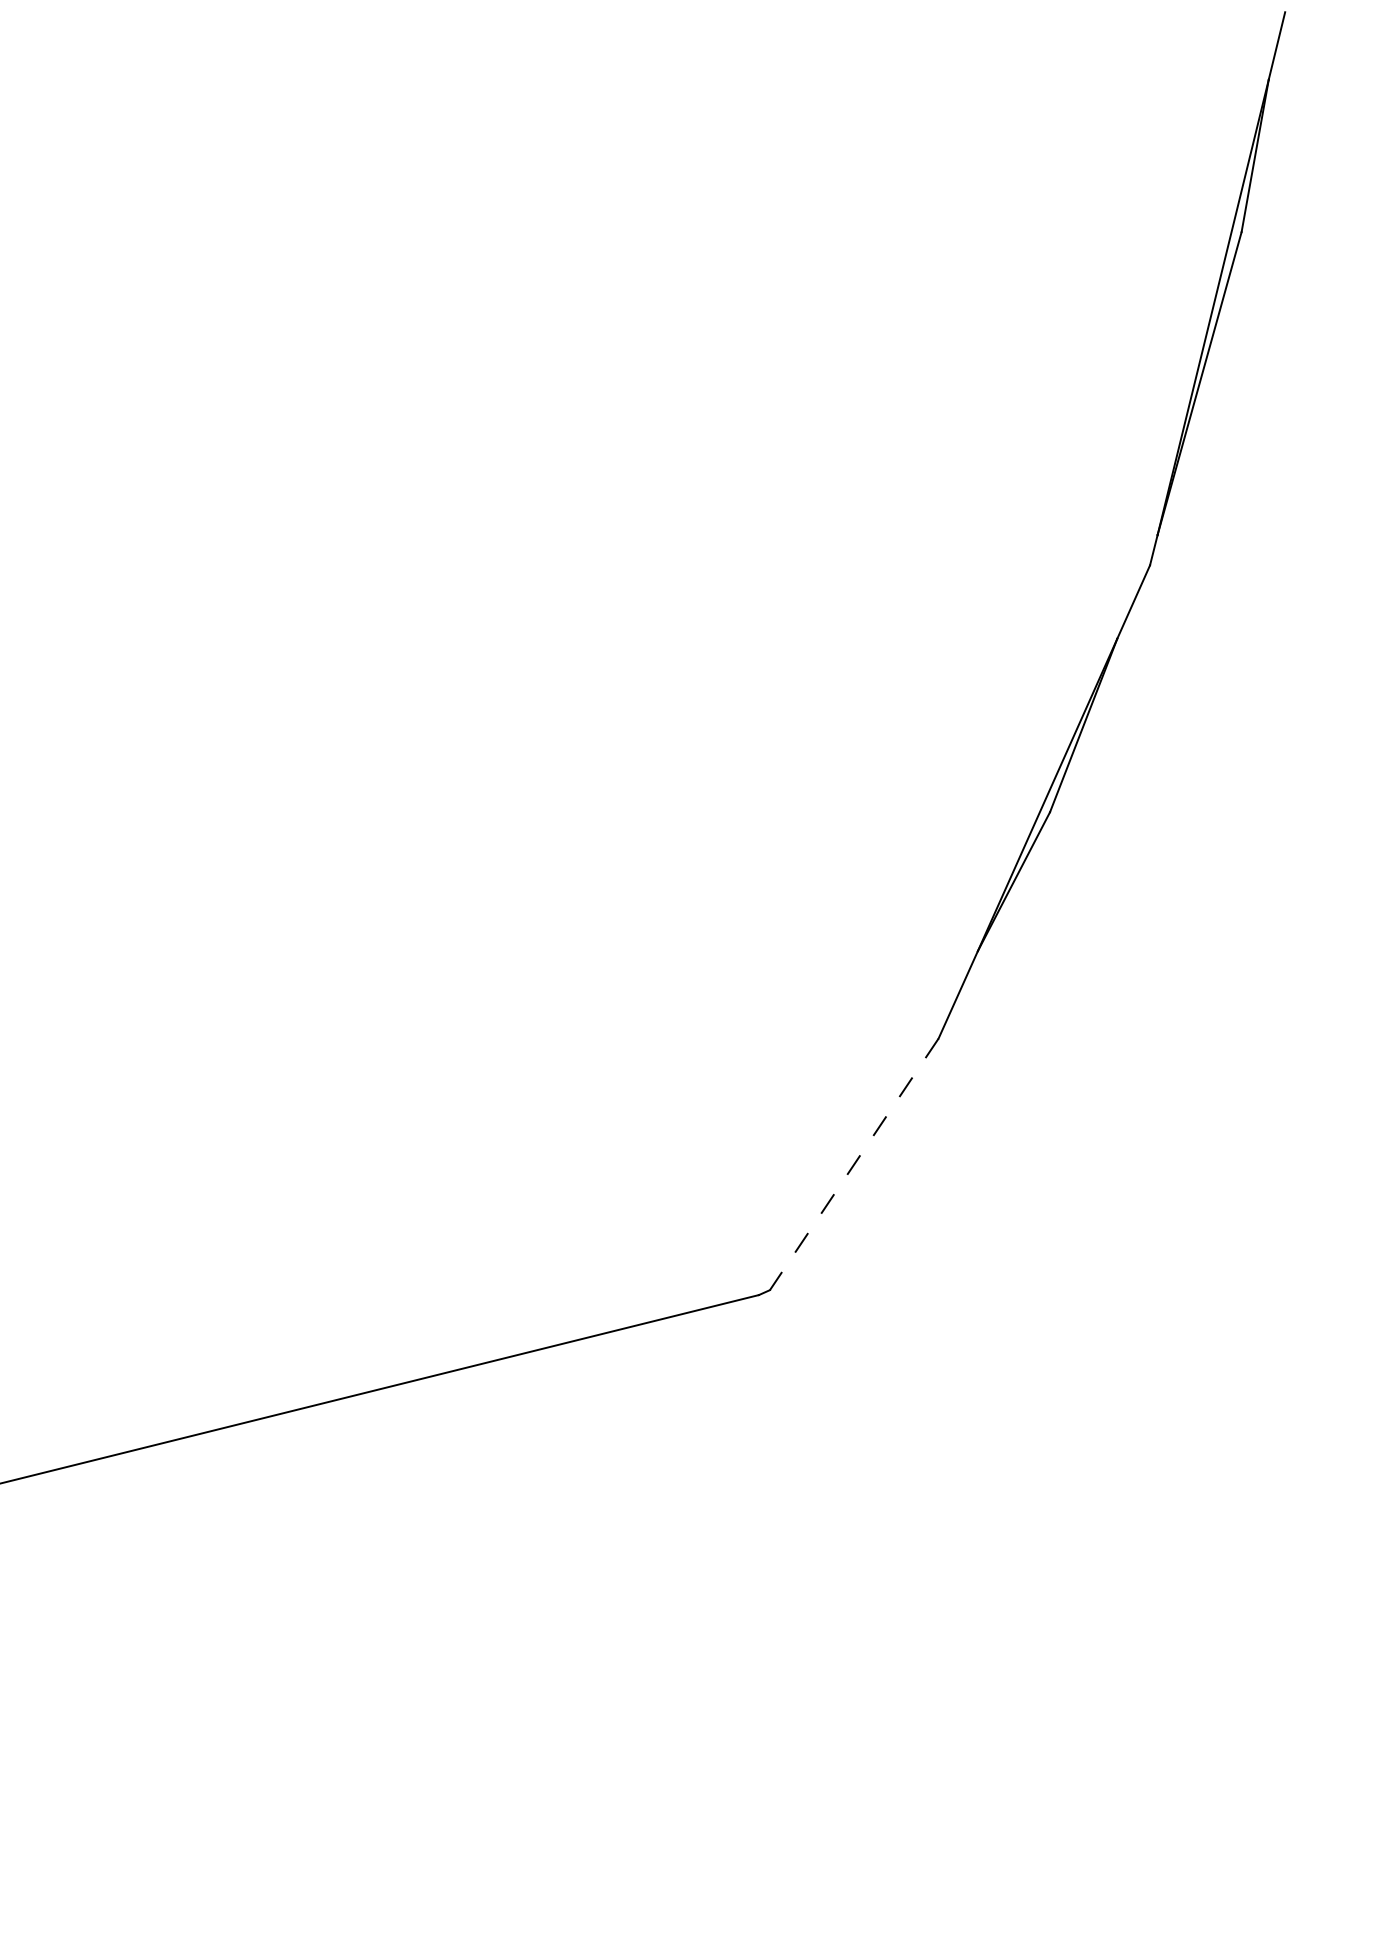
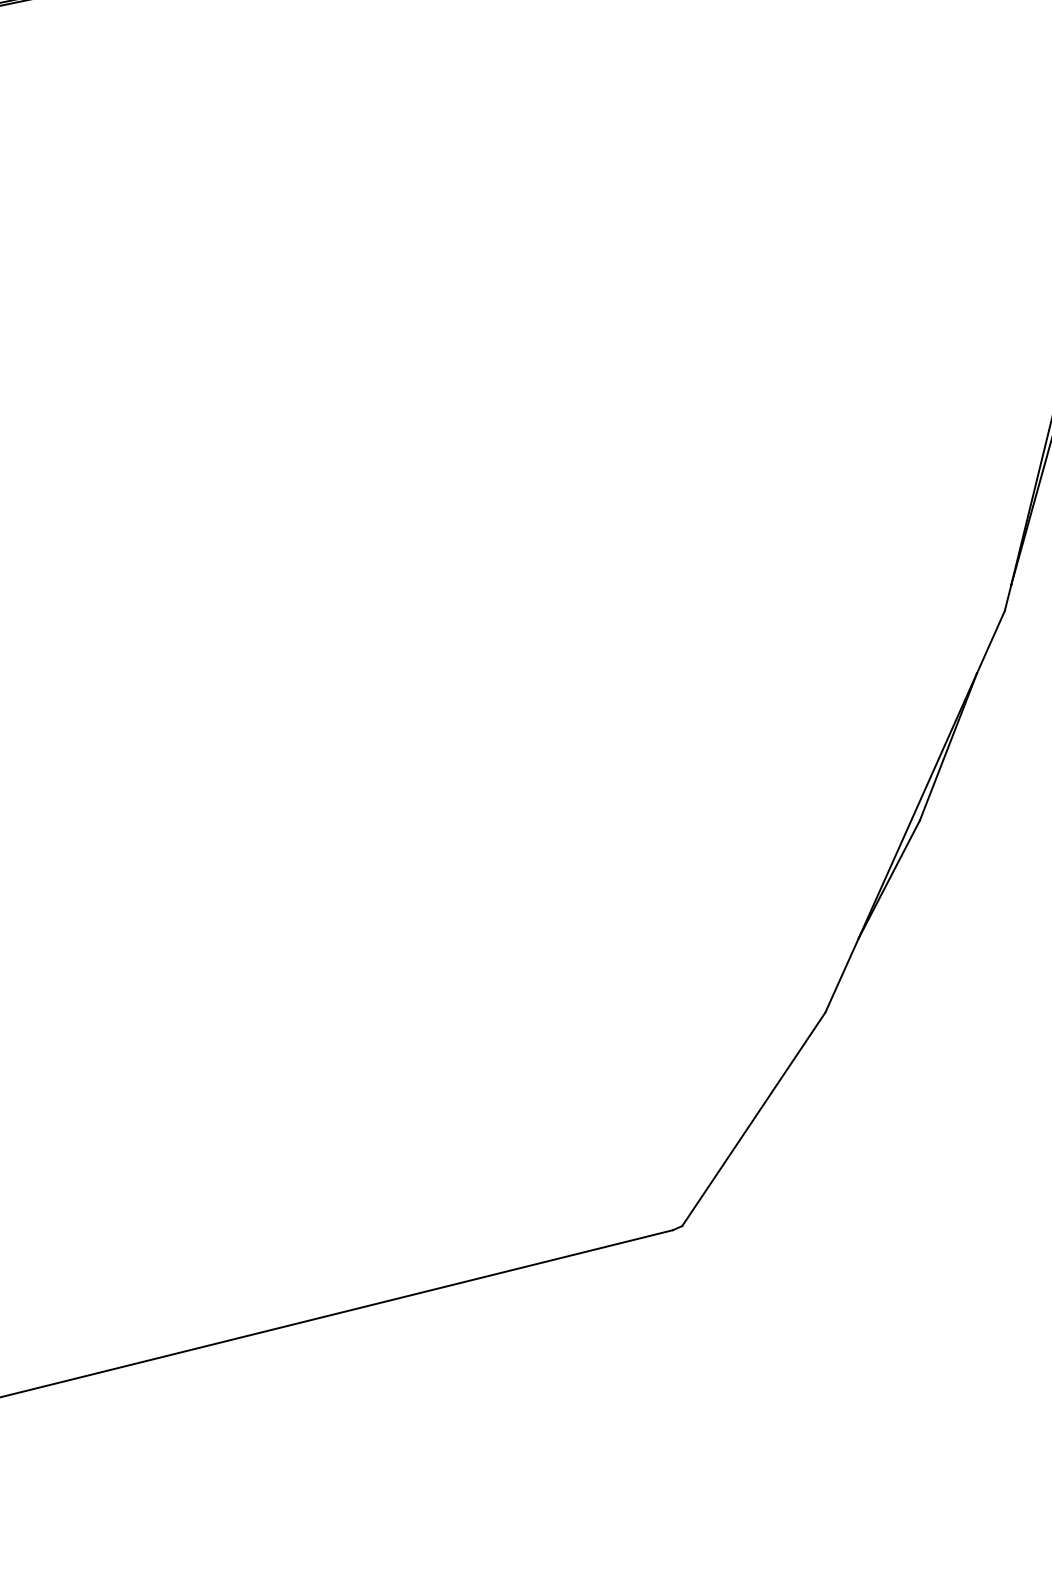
line: (853, 1164) -> (753, 1119), dashed -> solid

